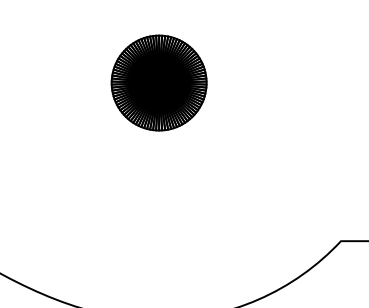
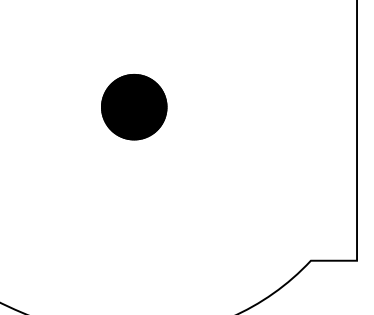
part: (159, 83) -> (134, 107), size x0.7

